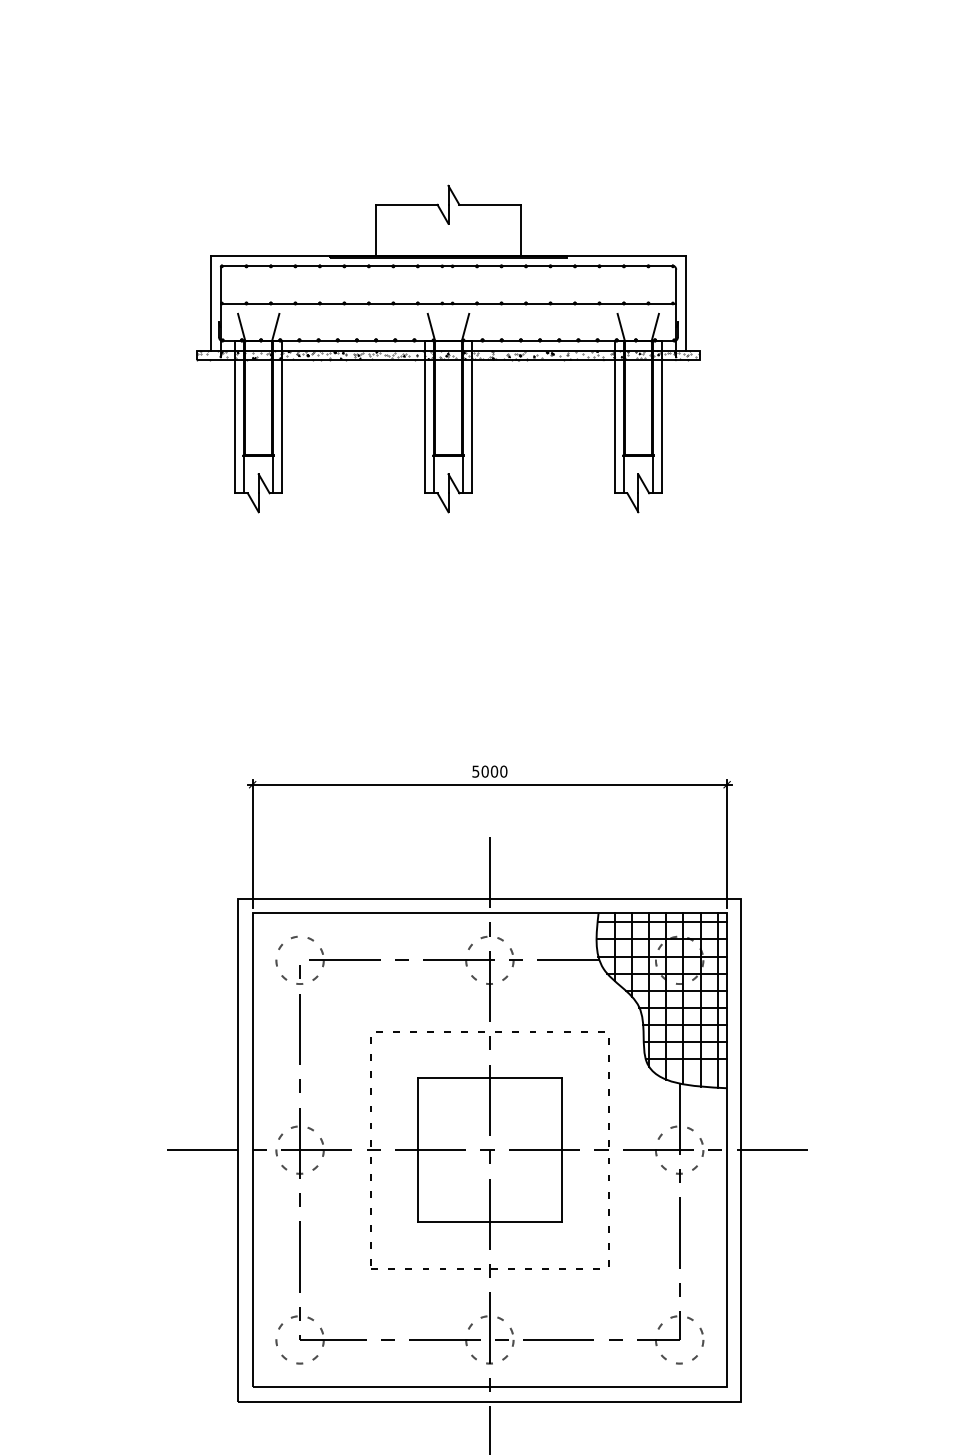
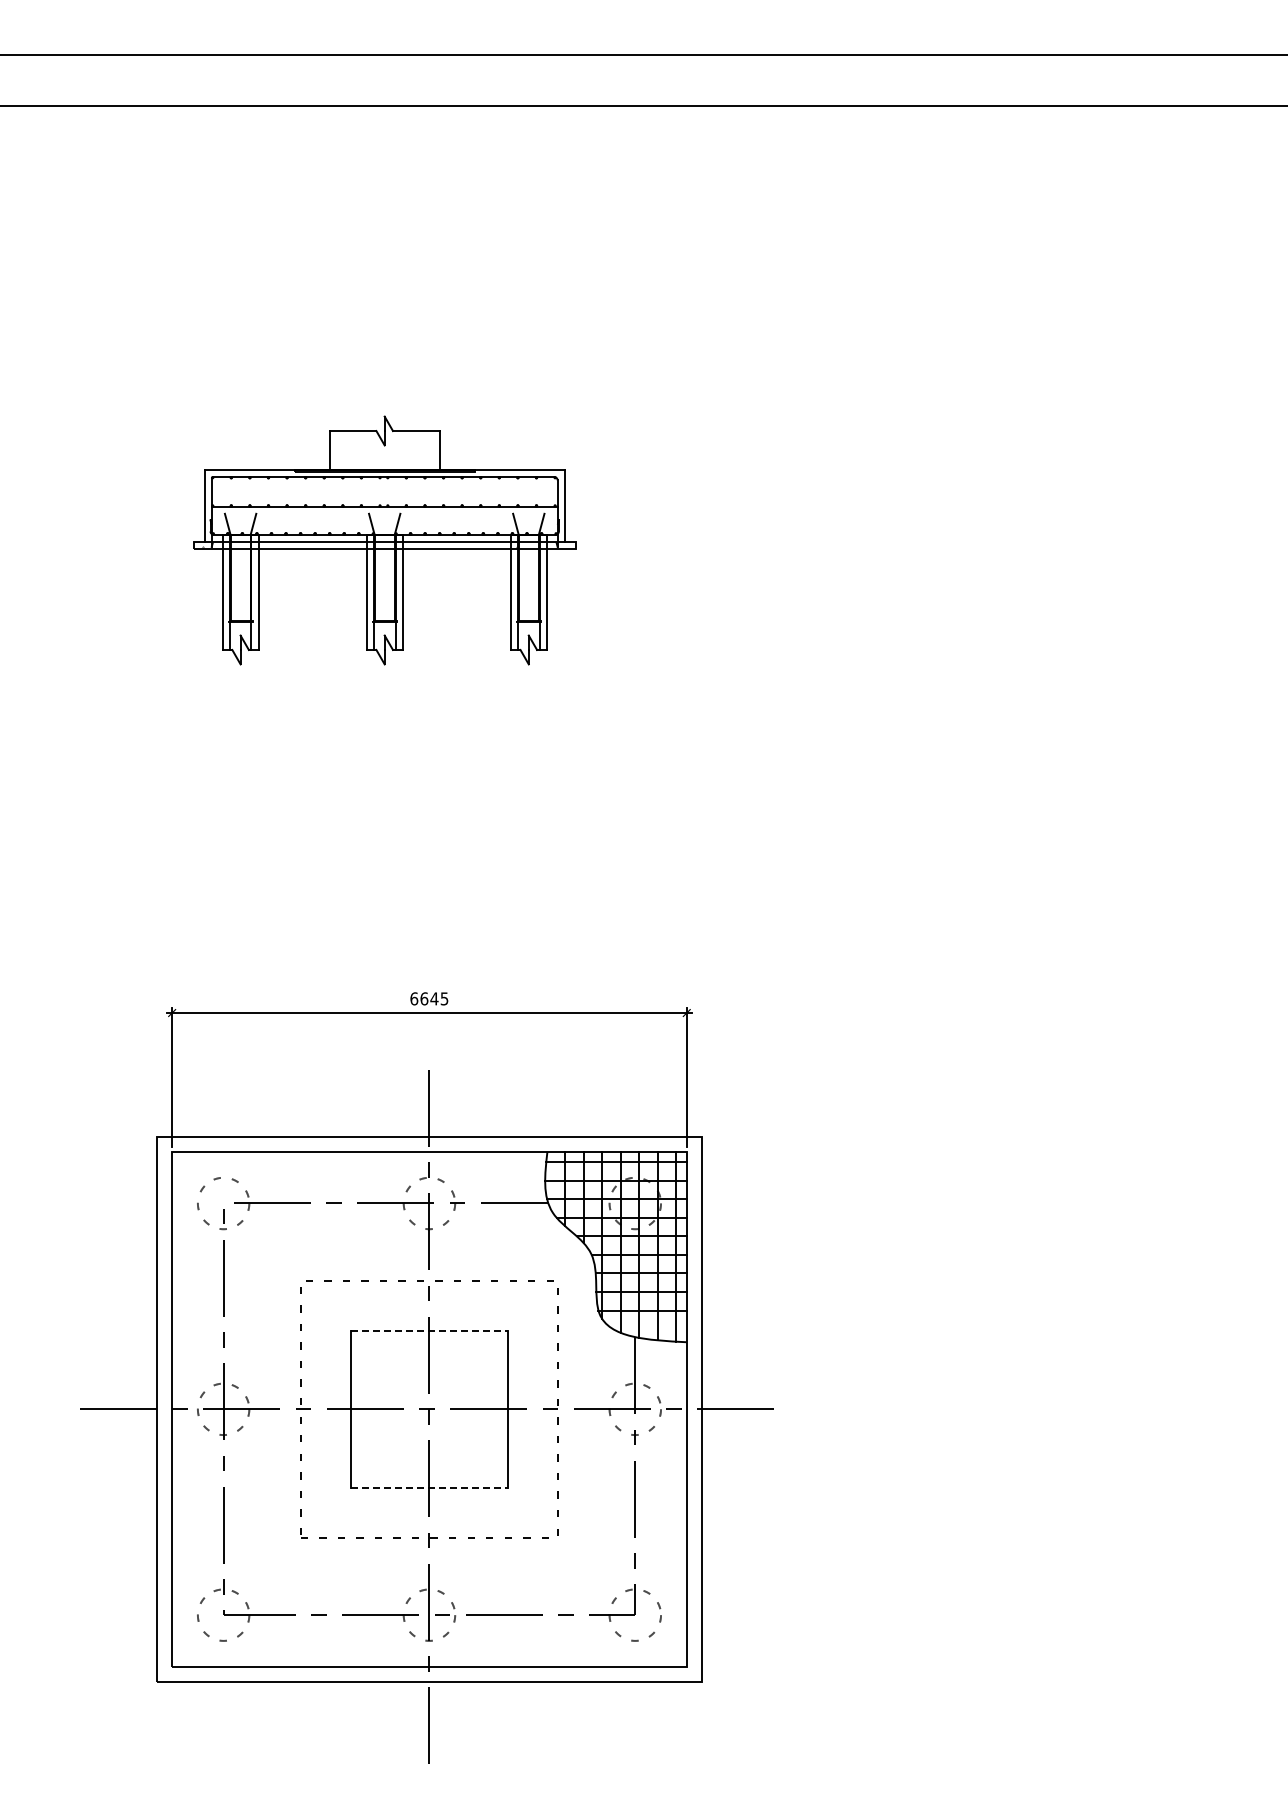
part: (448, 349) -> (384, 540), size x0.7
text: (489, 771) -> (429, 998), 5000 -> 6645
line: (489, 1077) -> (429, 1330), solid -> dashed
line: (489, 1222) -> (429, 1487), solid -> dashed

